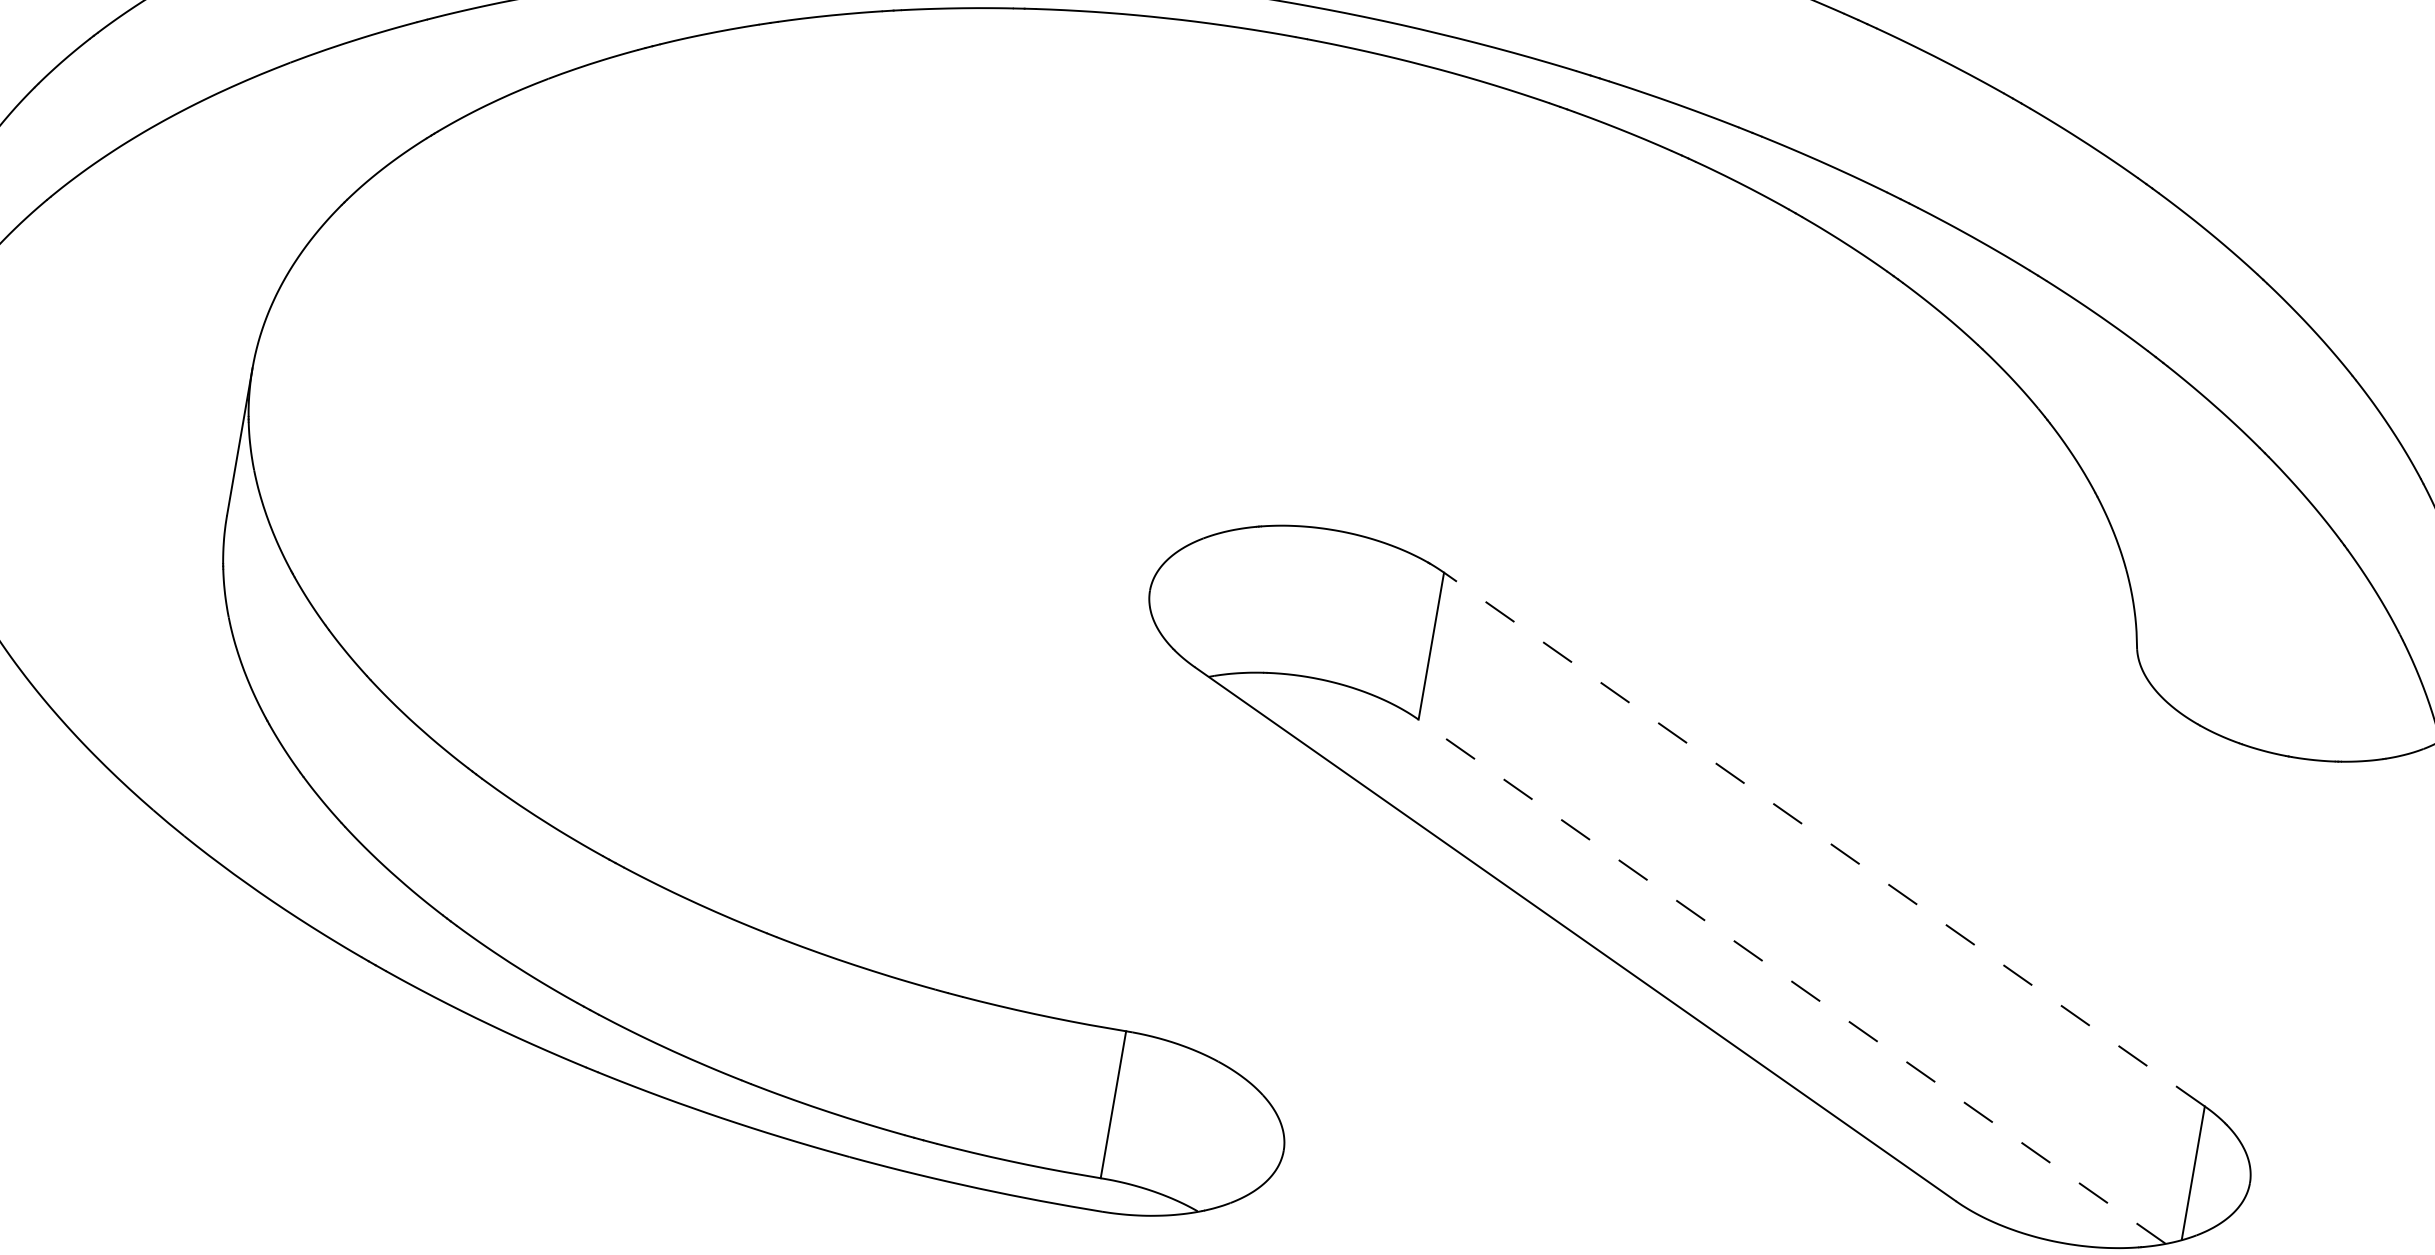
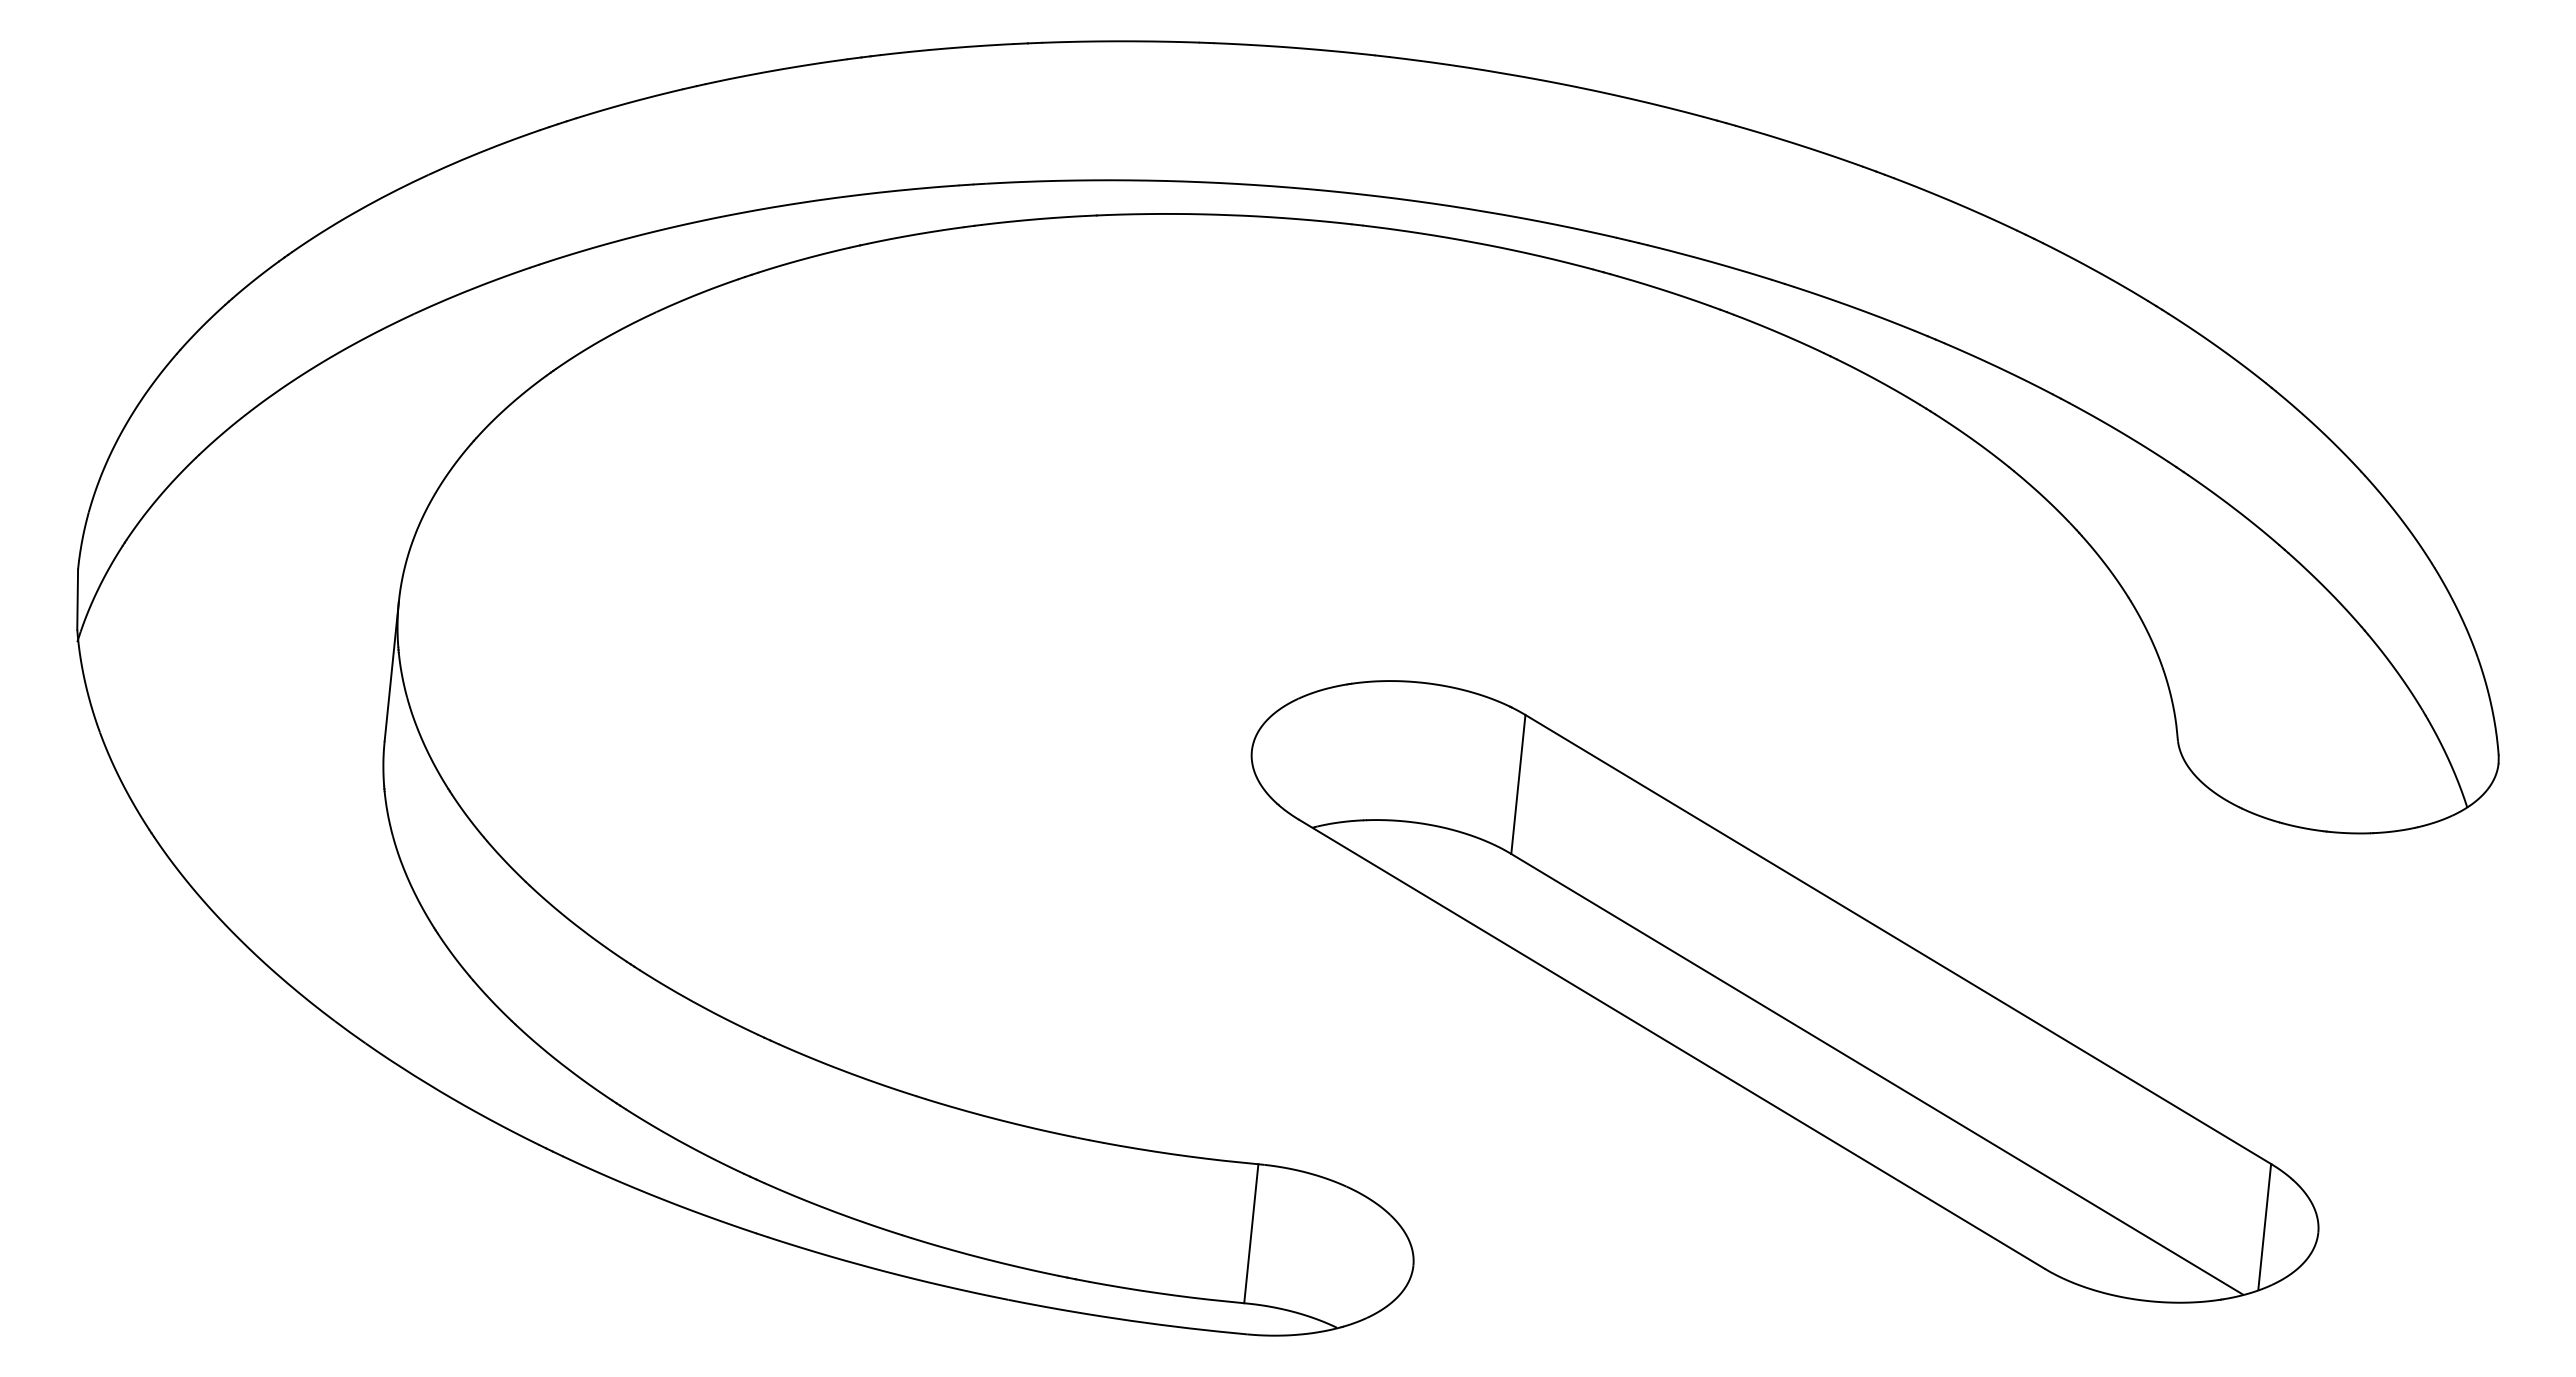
line: (1823, 839) -> (1897, 939), dashed -> solid
line: (1791, 981) -> (1876, 1074), dashed -> solid

